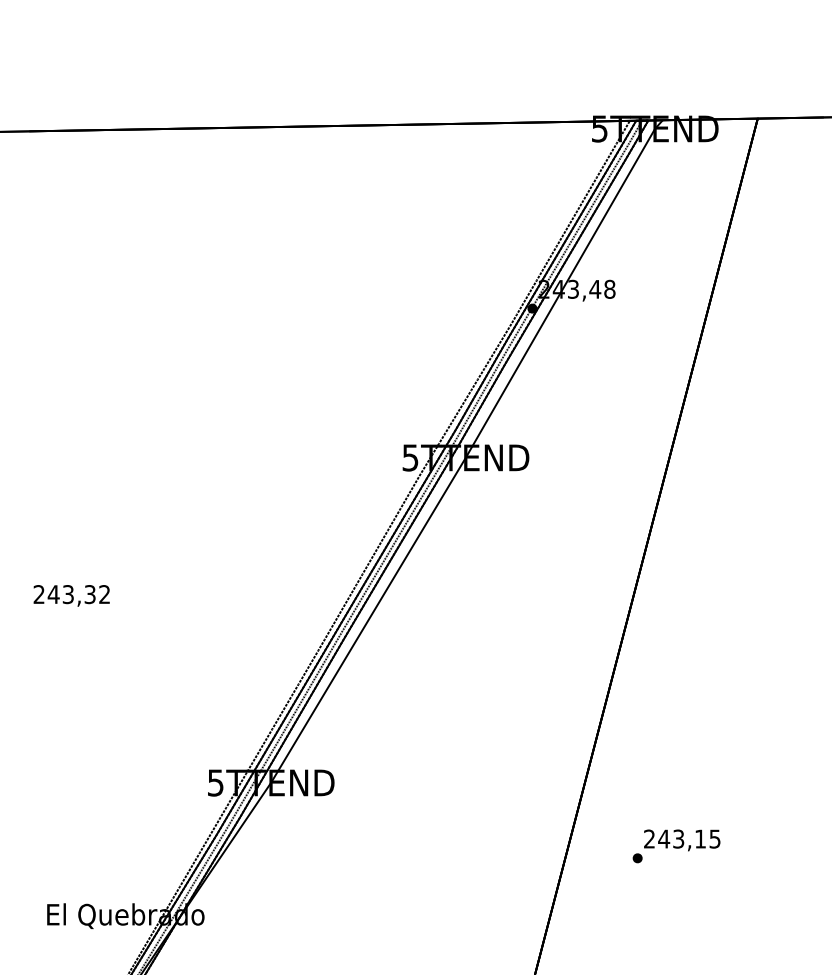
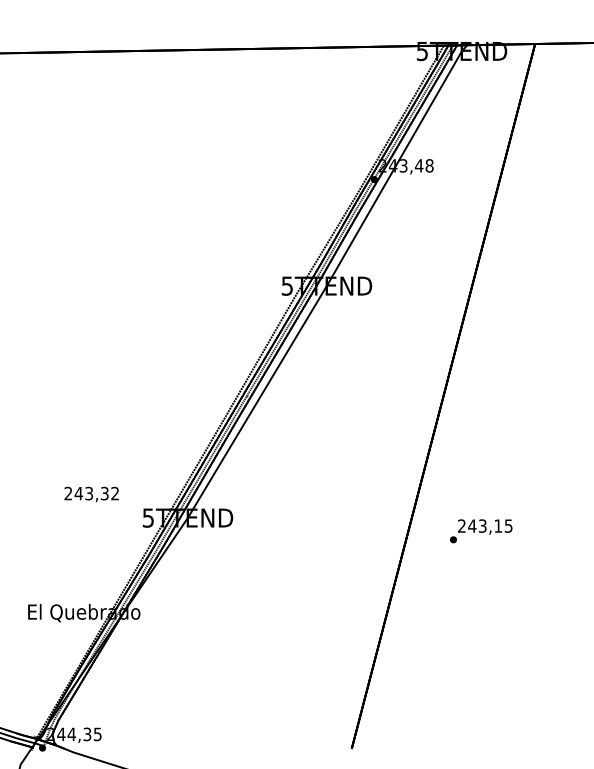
text: (71, 595) -> (91, 494), moved
text: (676, 846) -> (481, 531), moved

